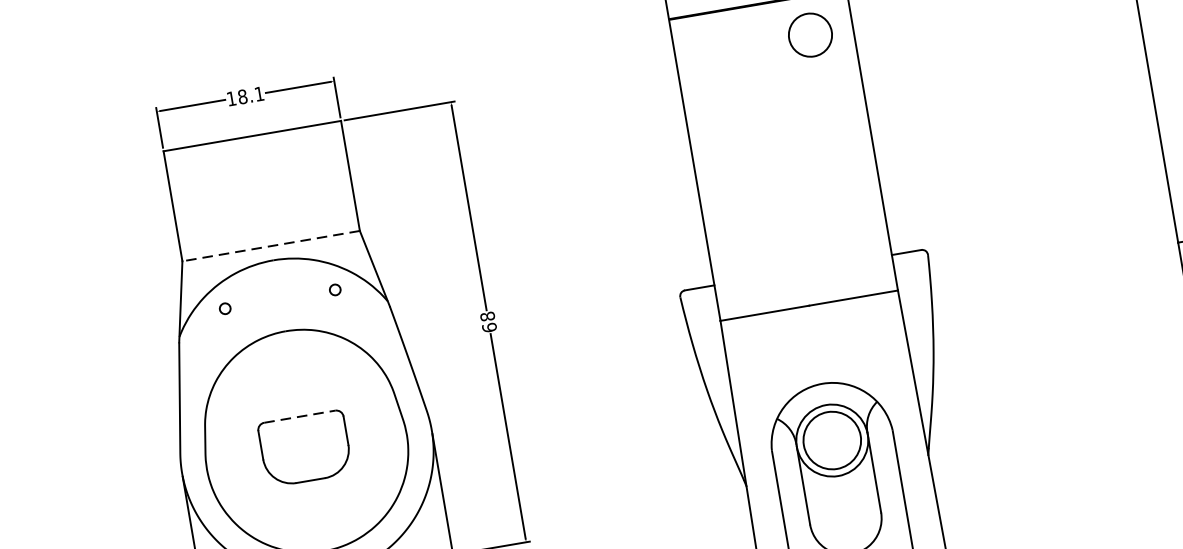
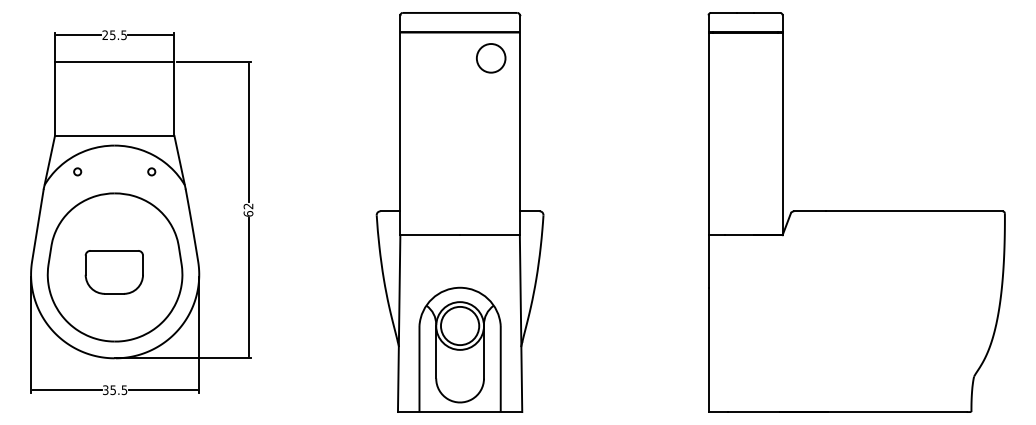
text: (245, 96) -> (114, 35), 18.1 -> 25.5
line: (270, 246) -> (114, 136), dashed -> solid
text: (487, 316) -> (248, 206), 68 -> 62
line: (299, 416) -> (114, 250), dashed -> solid

